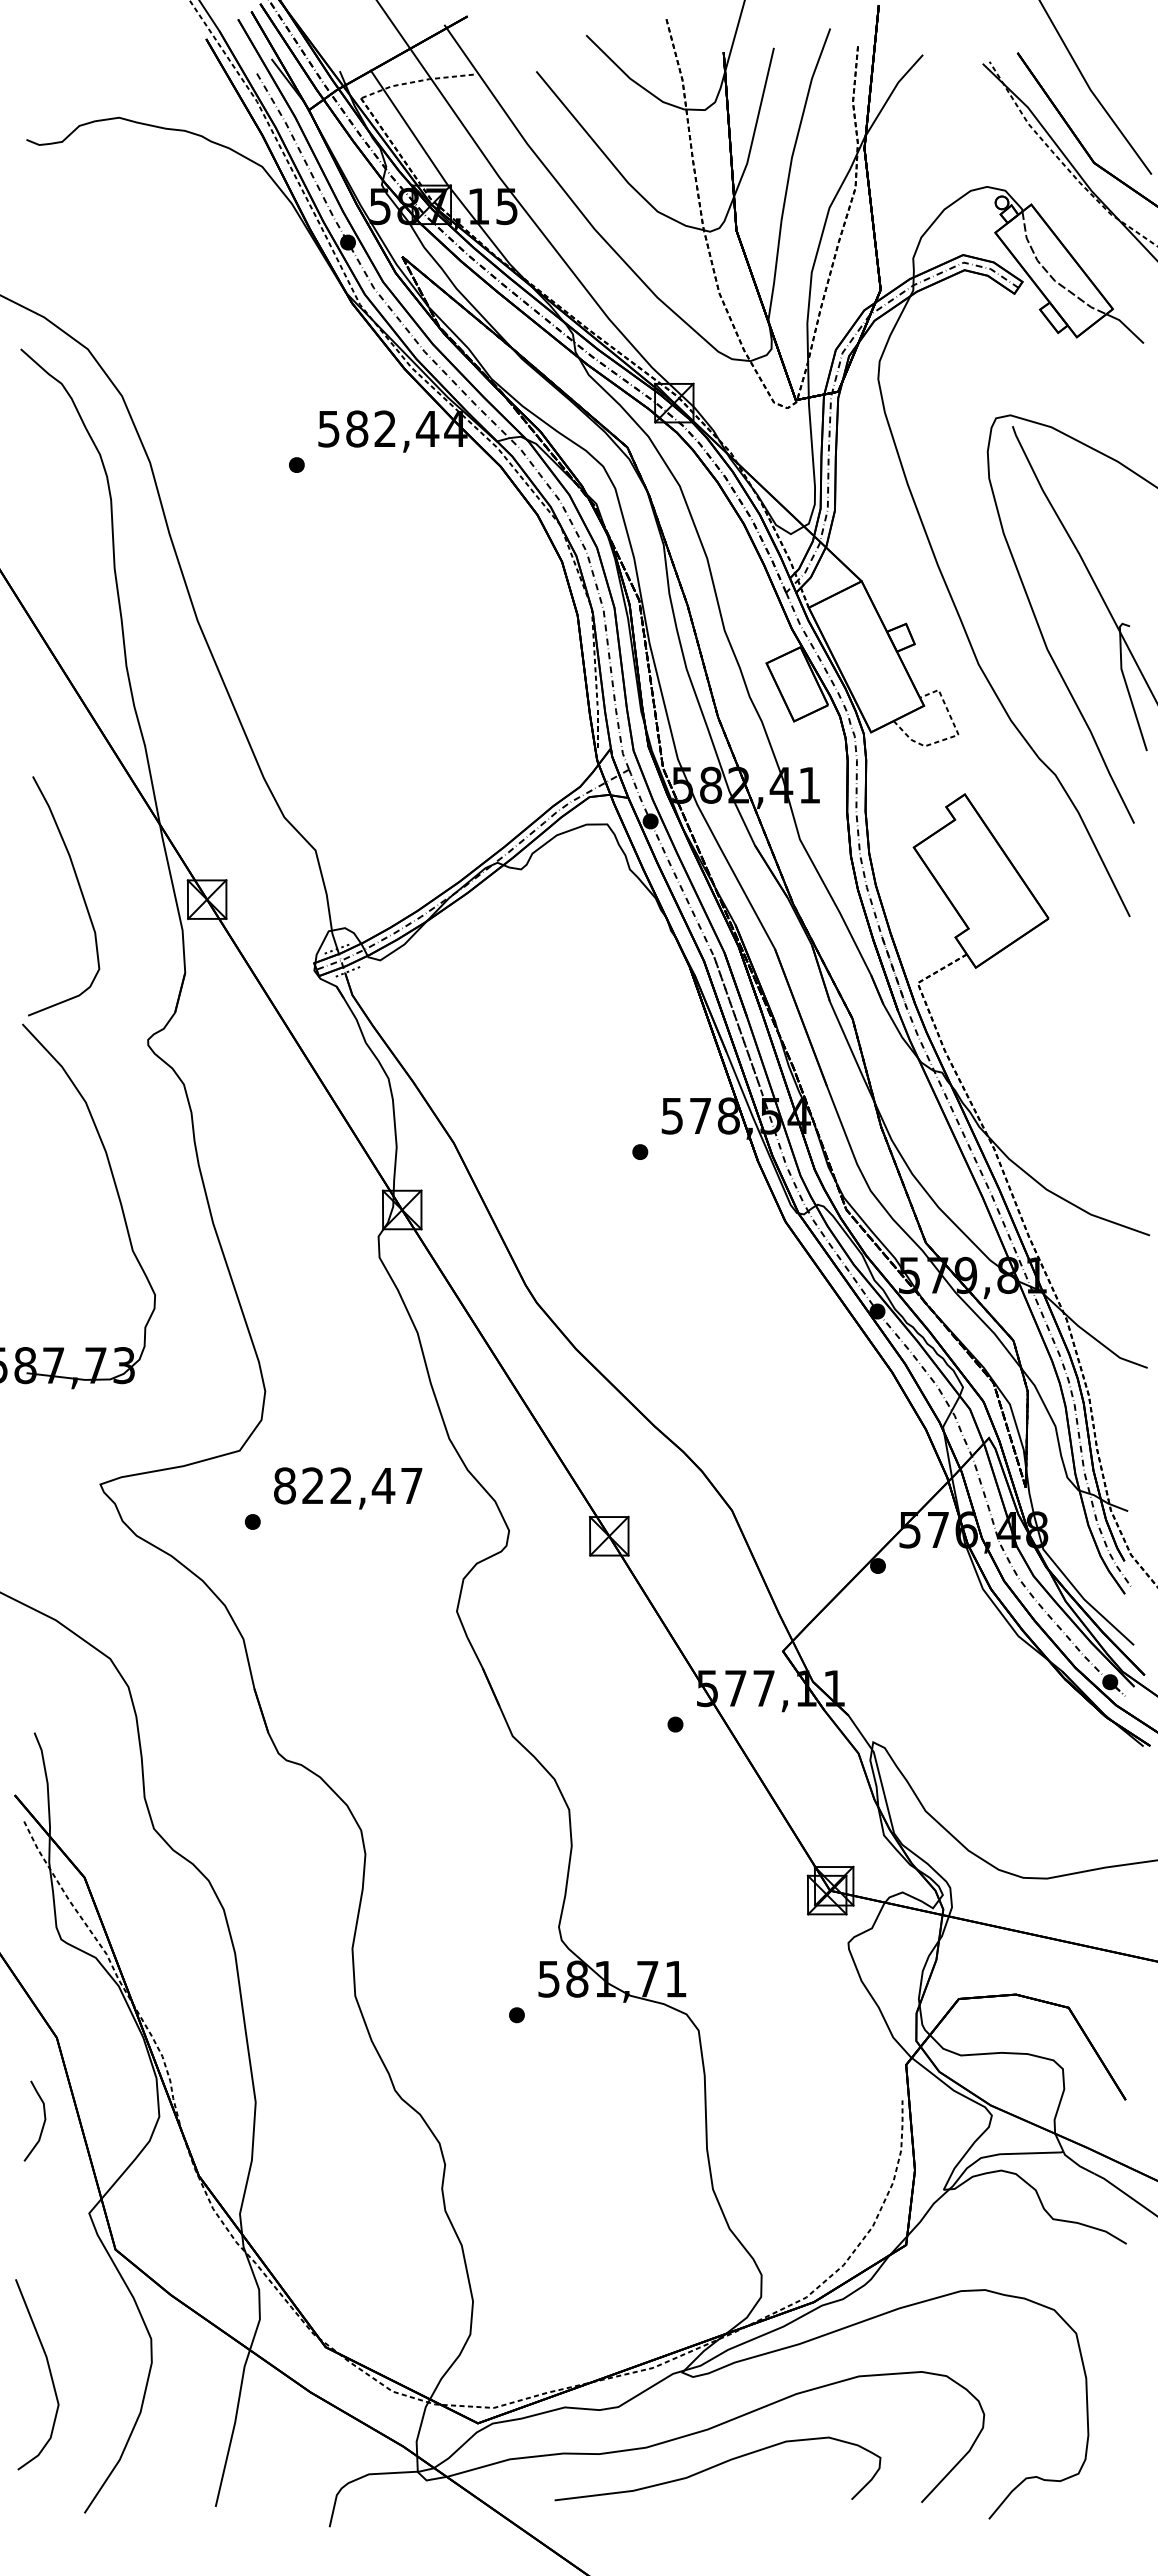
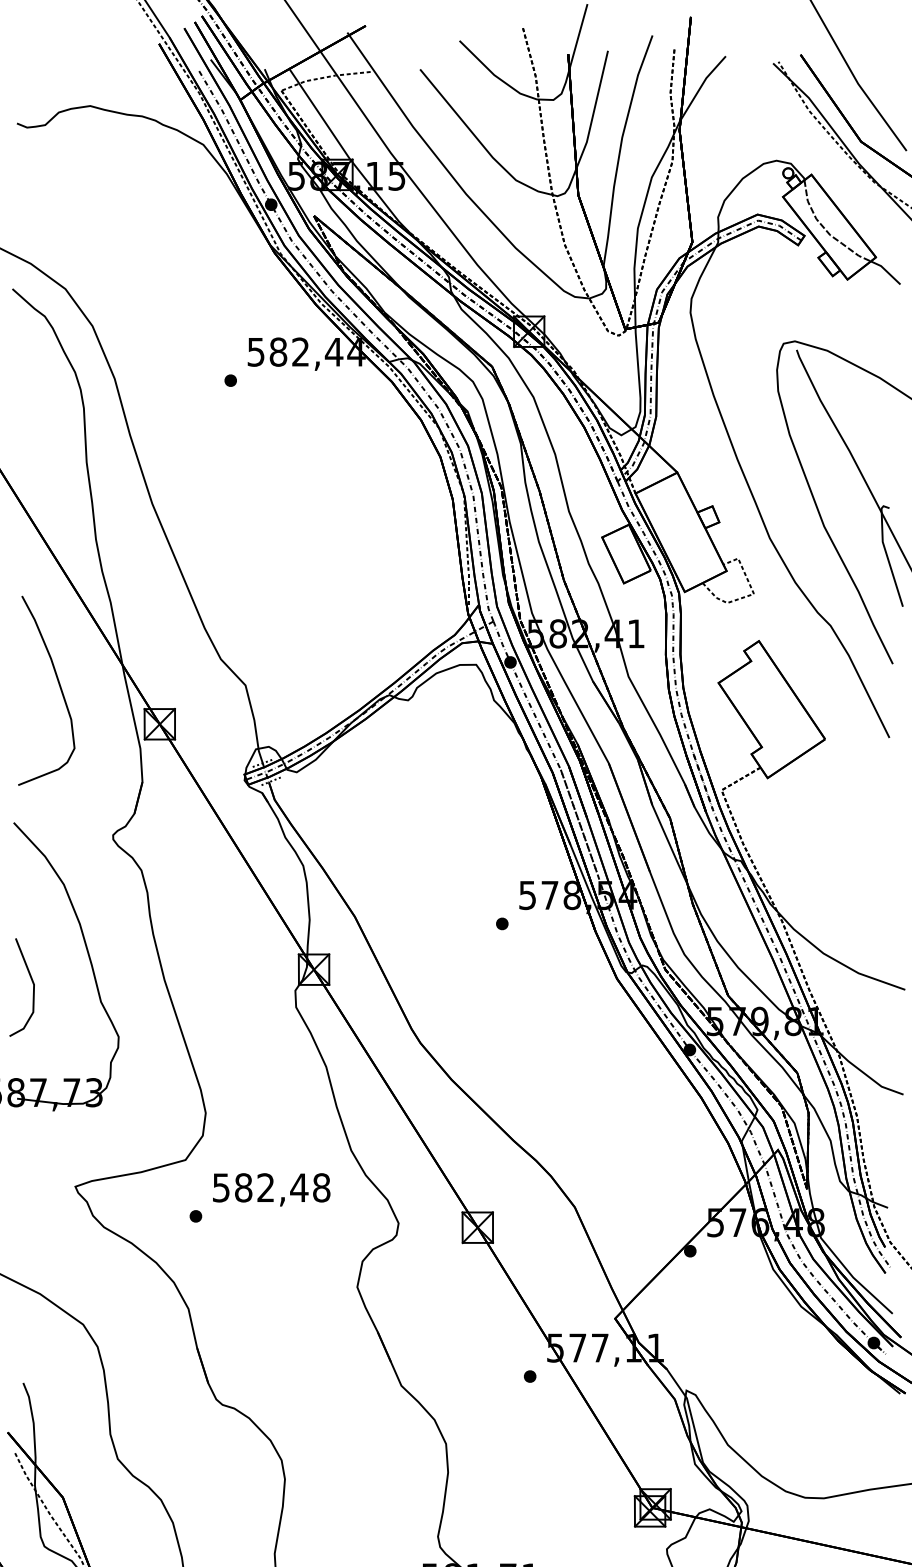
curve: (80, 892) -> (59, 687), moved
line: (46, 1228) -> (32, 984), added
text: (348, 1485) -> (271, 1187), 822,47 -> 582,48

